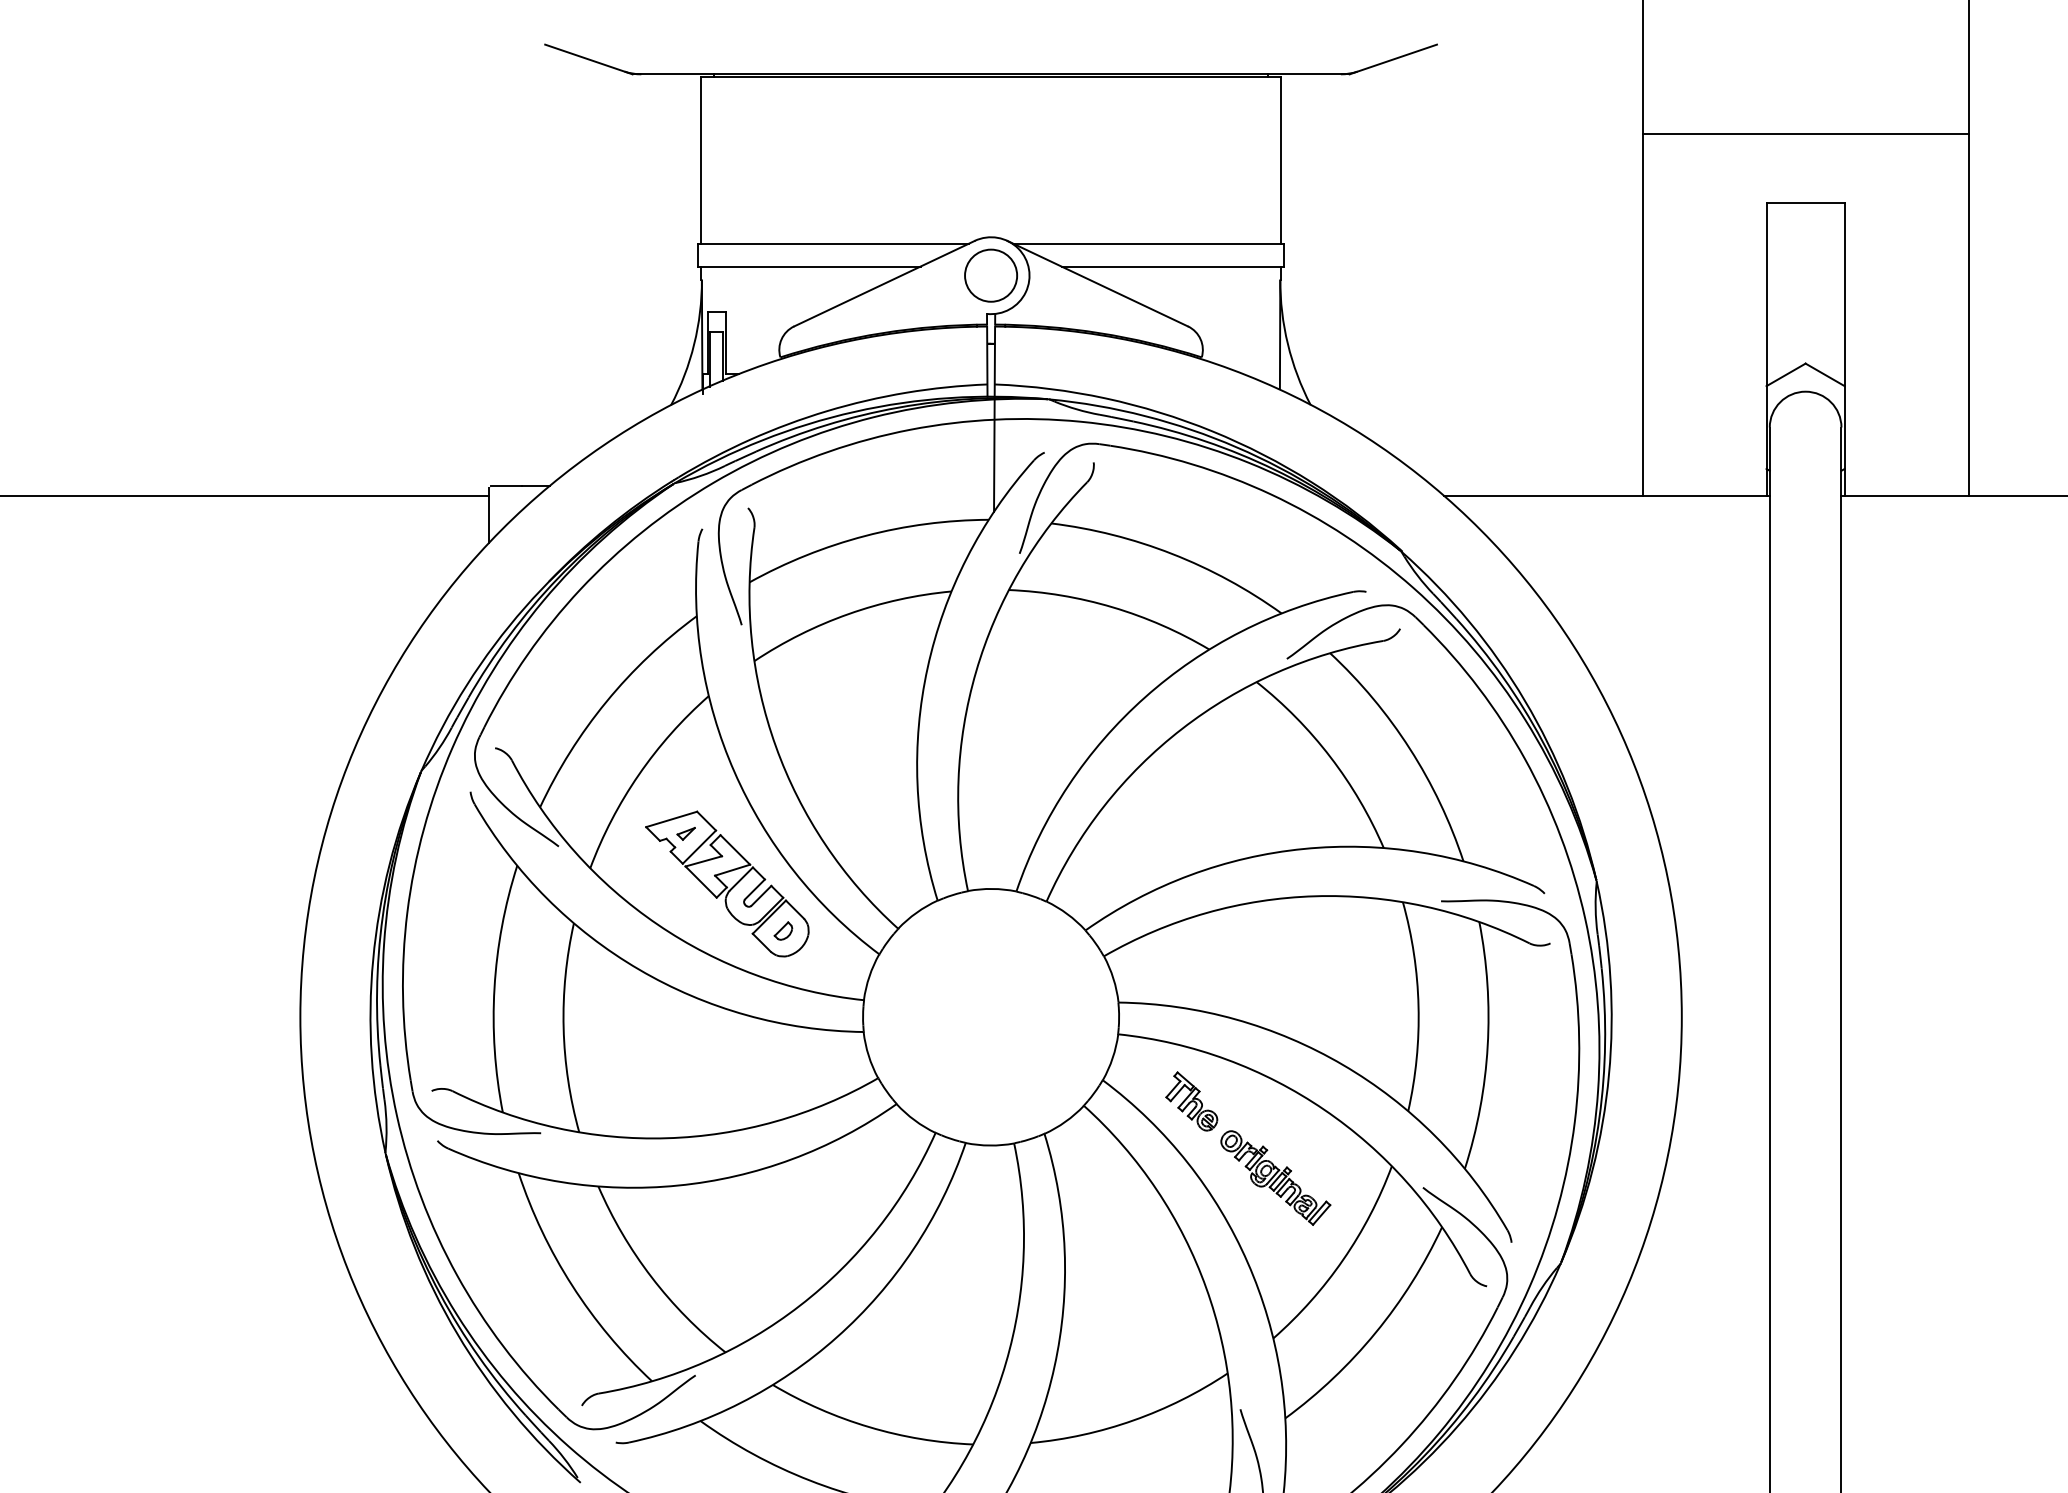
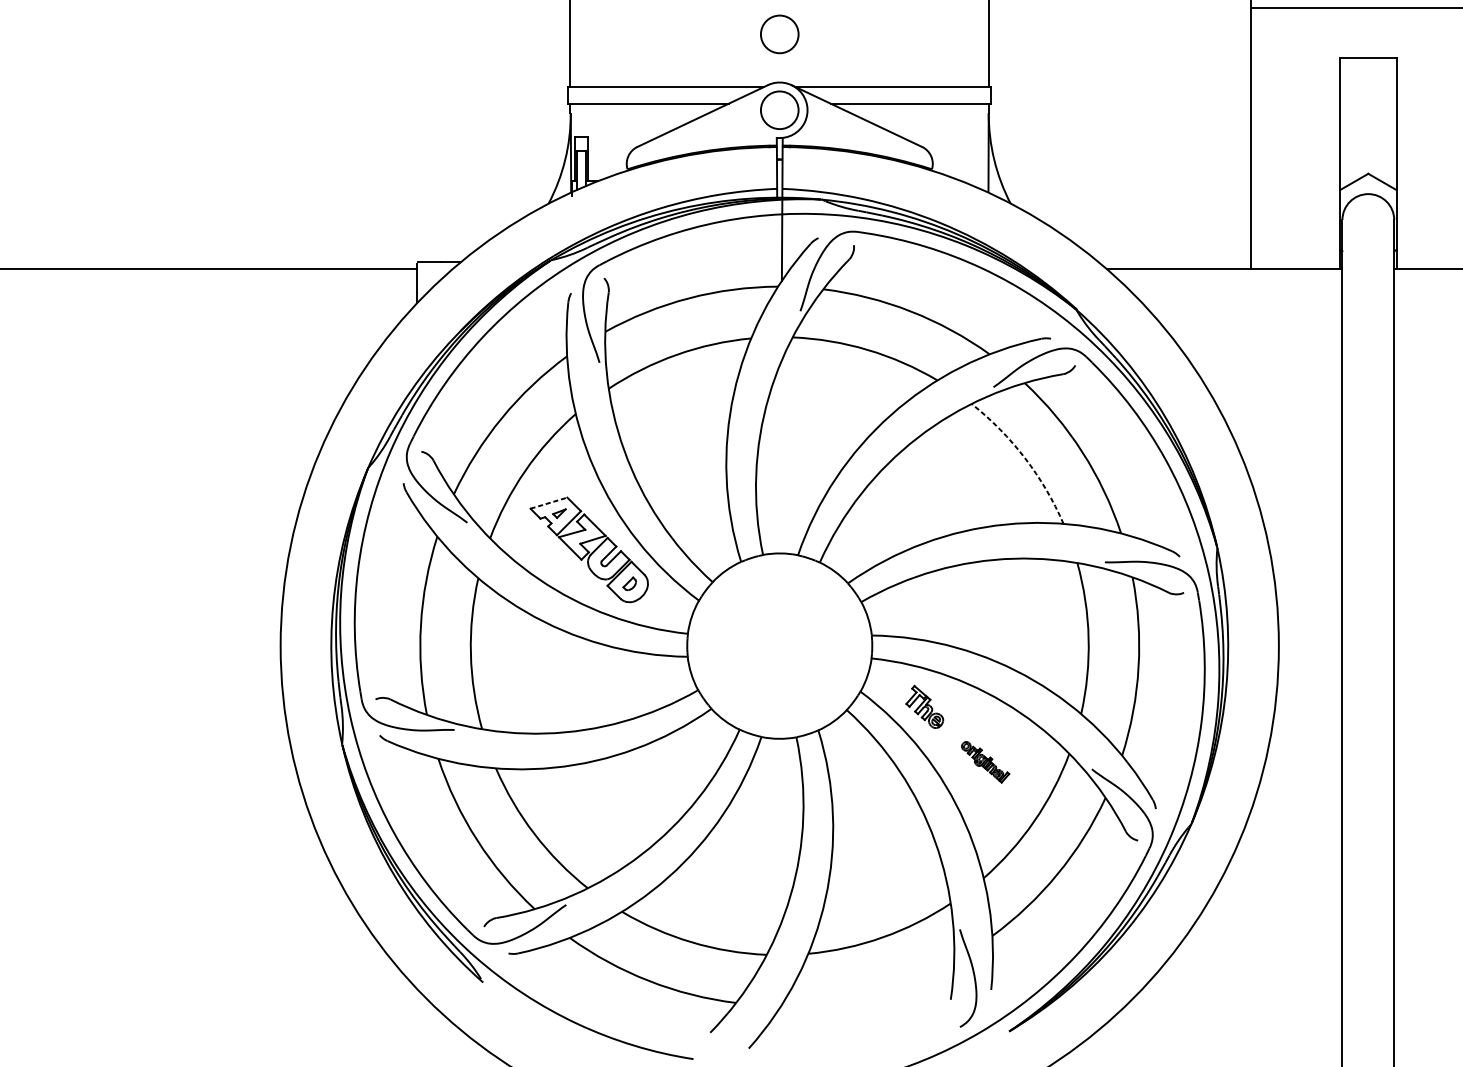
circle: (990, 170) -> (779, 34), added
arc: (1330, 757) -> (1025, 458), solid -> dashed
line: (671, 819) -> (548, 503), solid -> dashed
part: (1275, 1177) -> (985, 761), size x0.6

